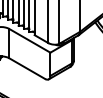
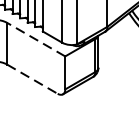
line: (29, 40) -> (35, 39), solid -> dashed
line: (27, 68) -> (32, 78), solid -> dashed

